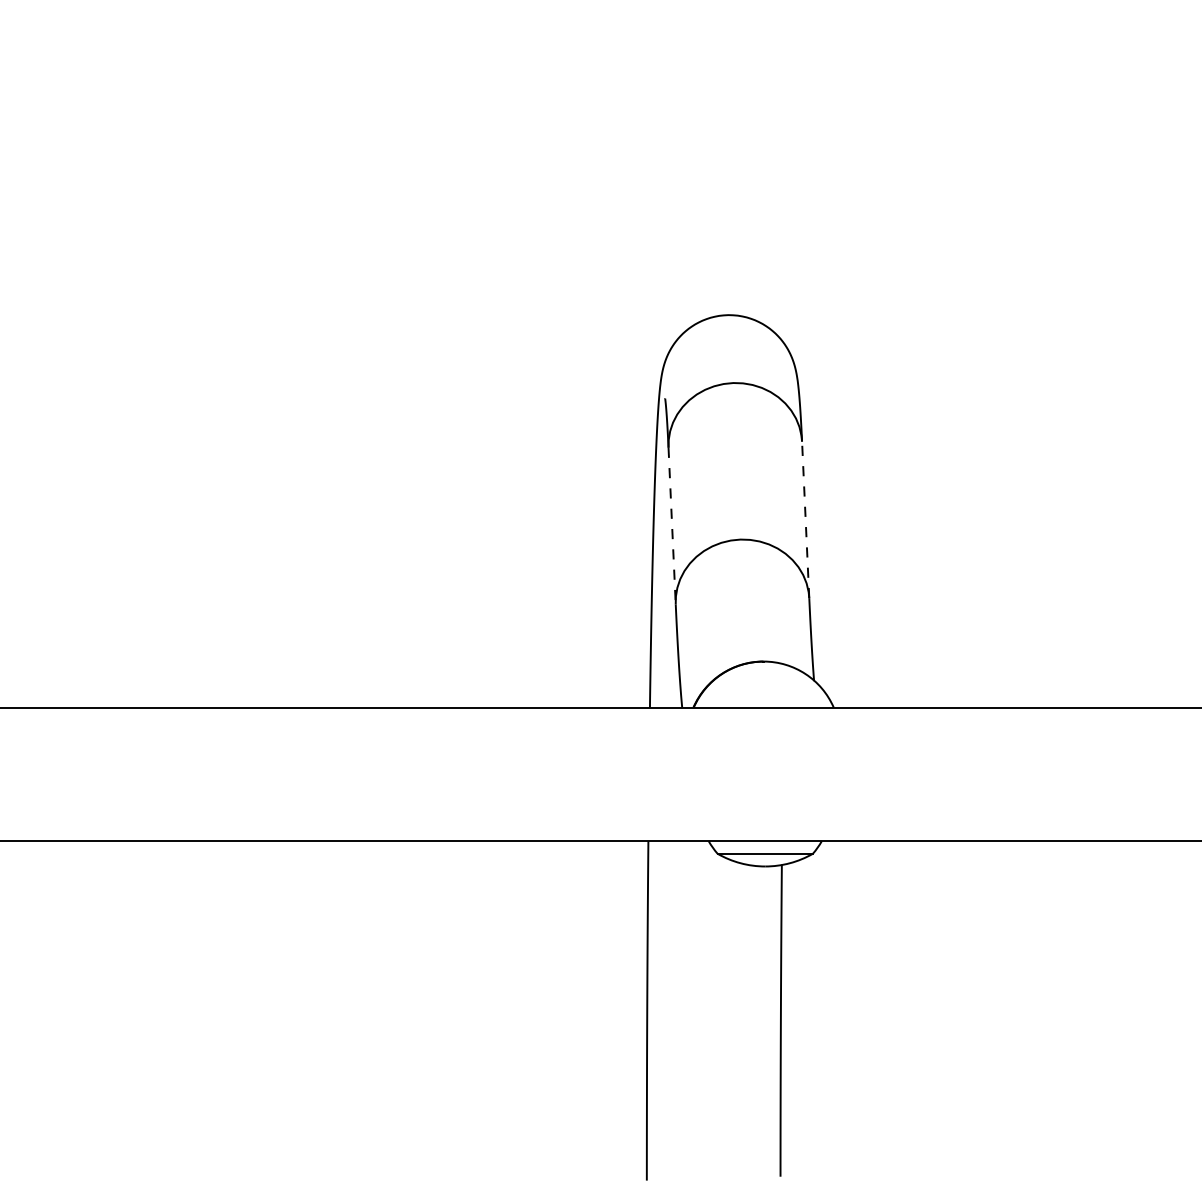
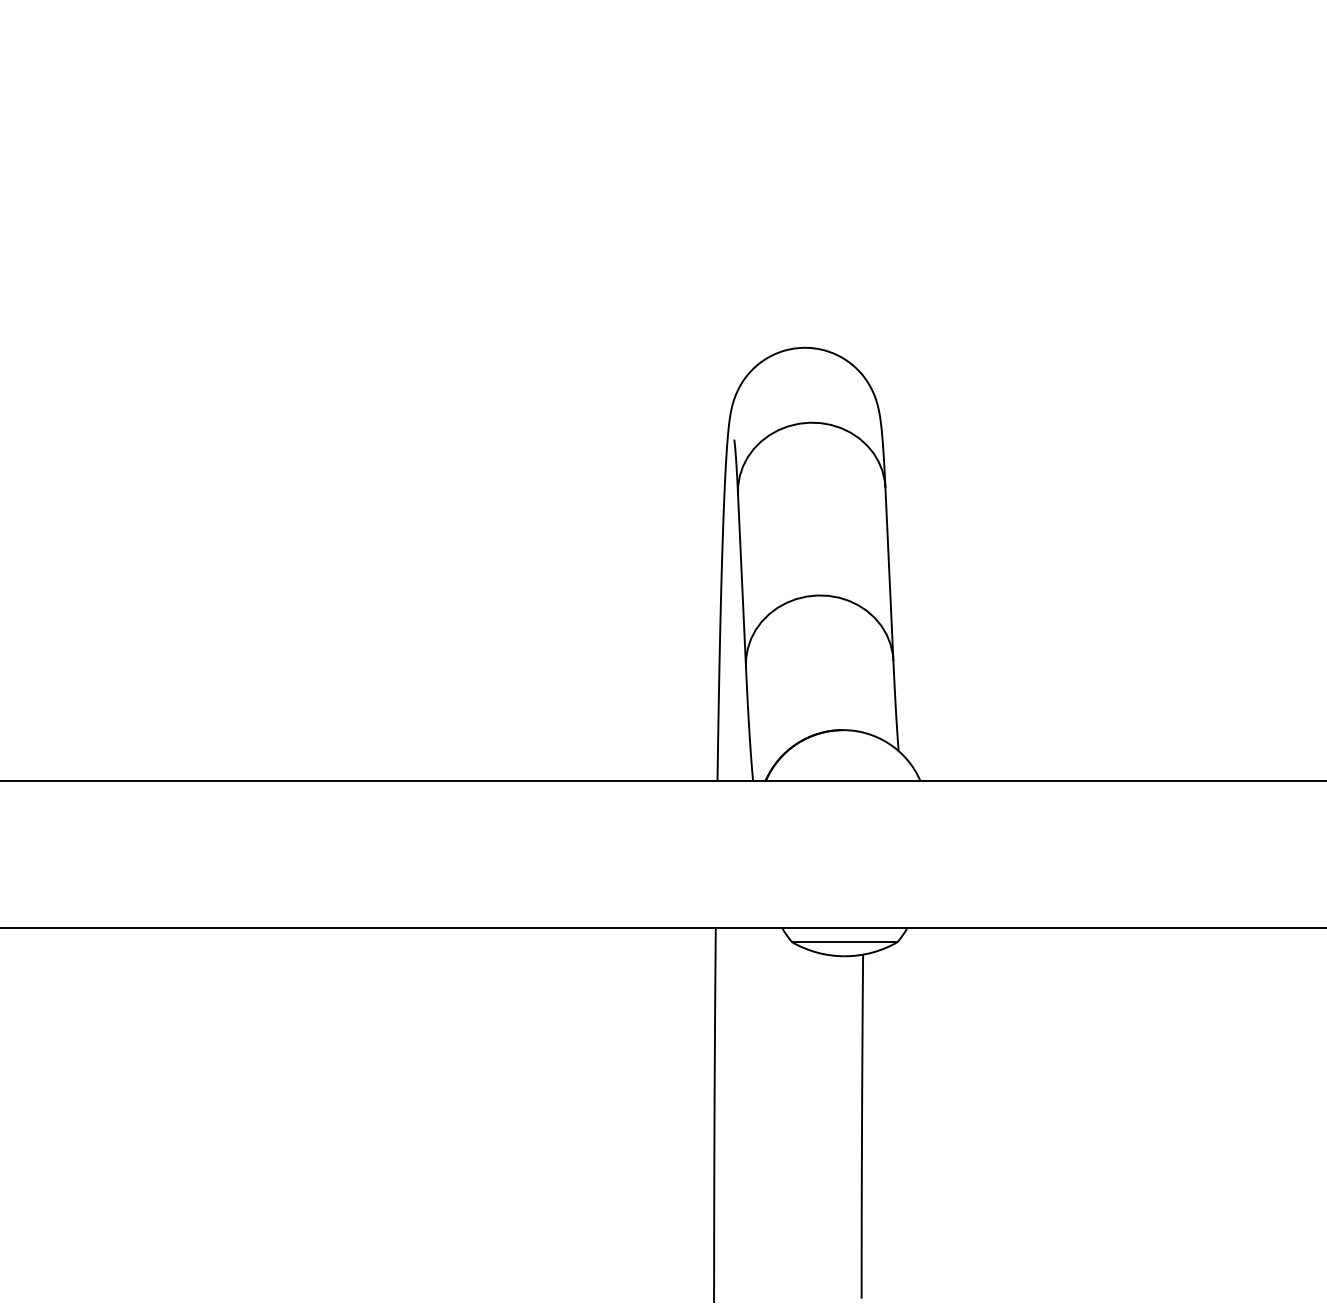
line: (805, 519) -> (889, 573), dashed -> solid
line: (672, 526) -> (742, 581), dashed -> solid

